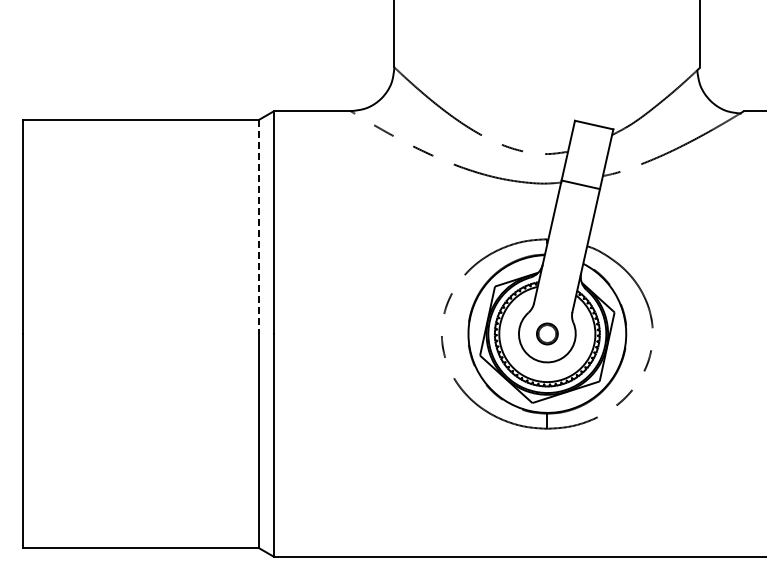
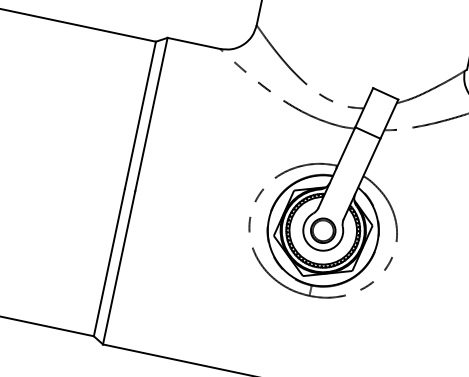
line: (258, 227) -> (140, 115), dashed -> solid
part: (547, 333) -> (323, 230), size x1.67

